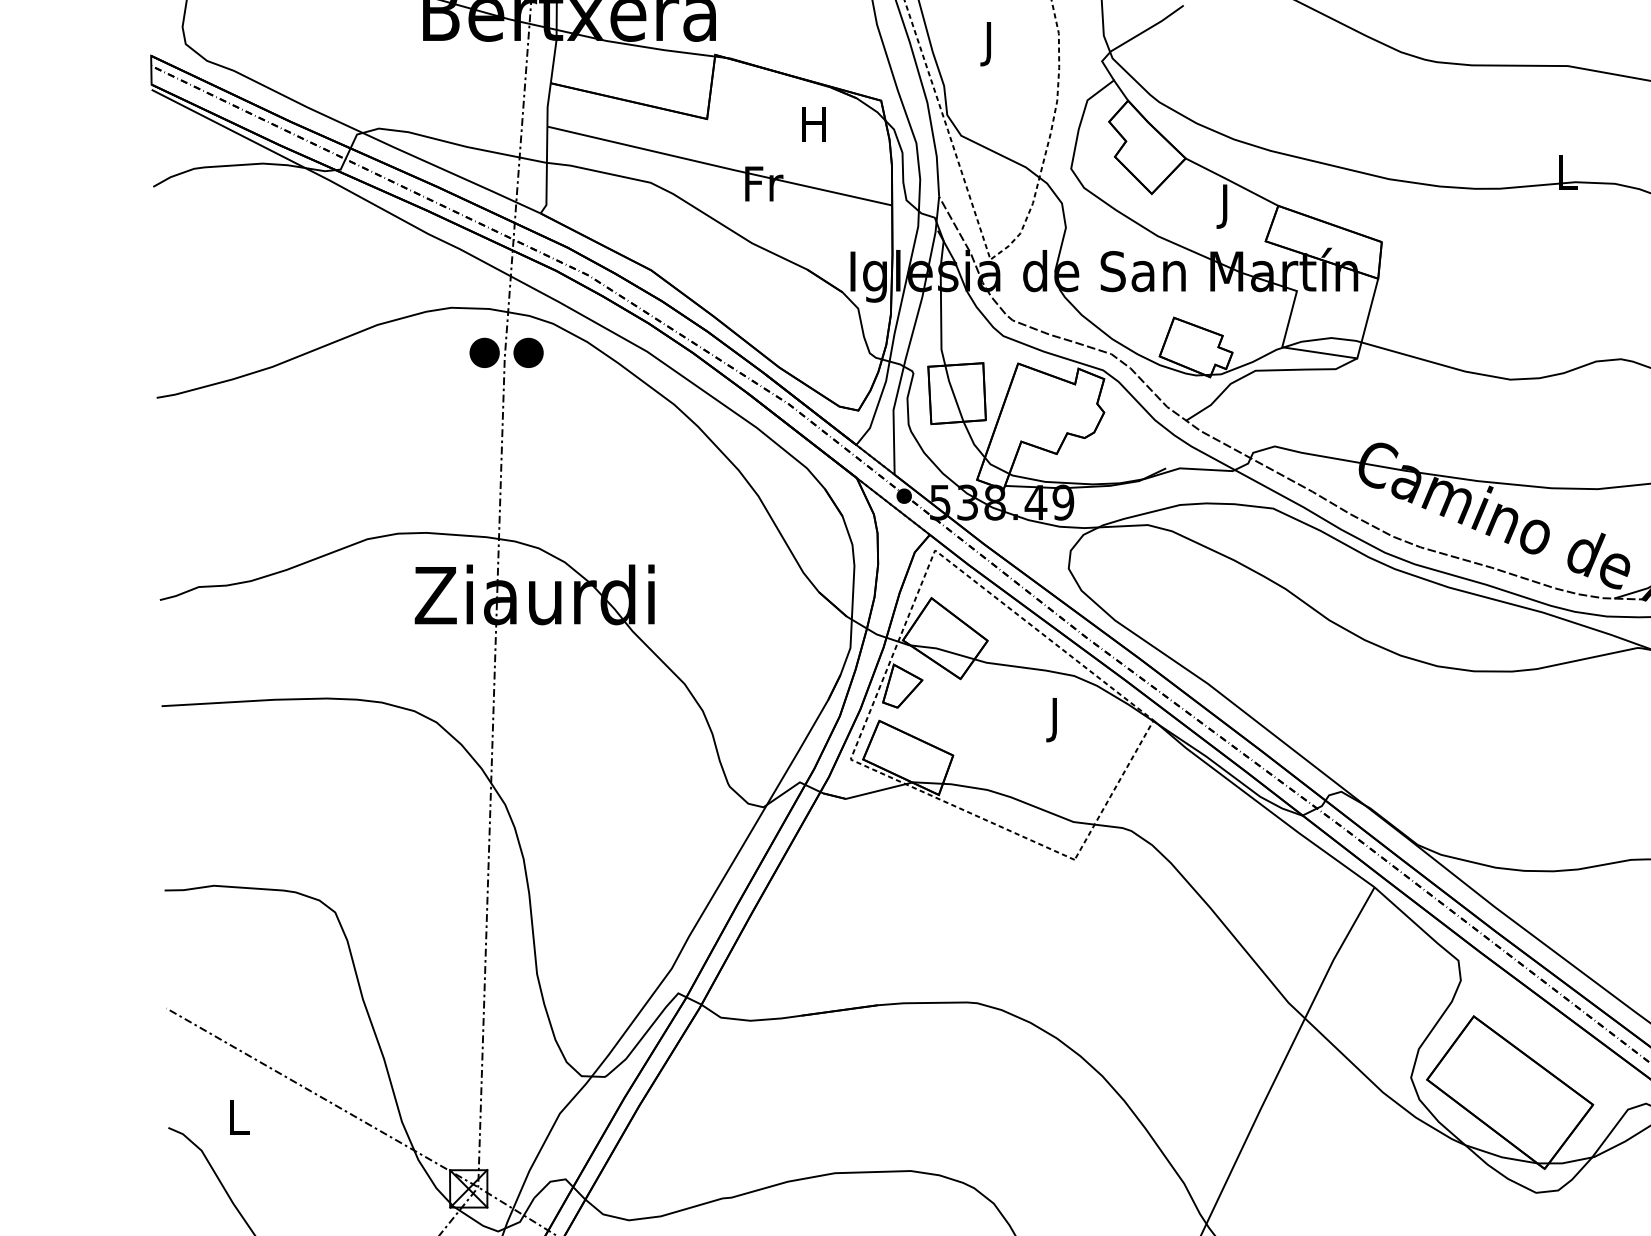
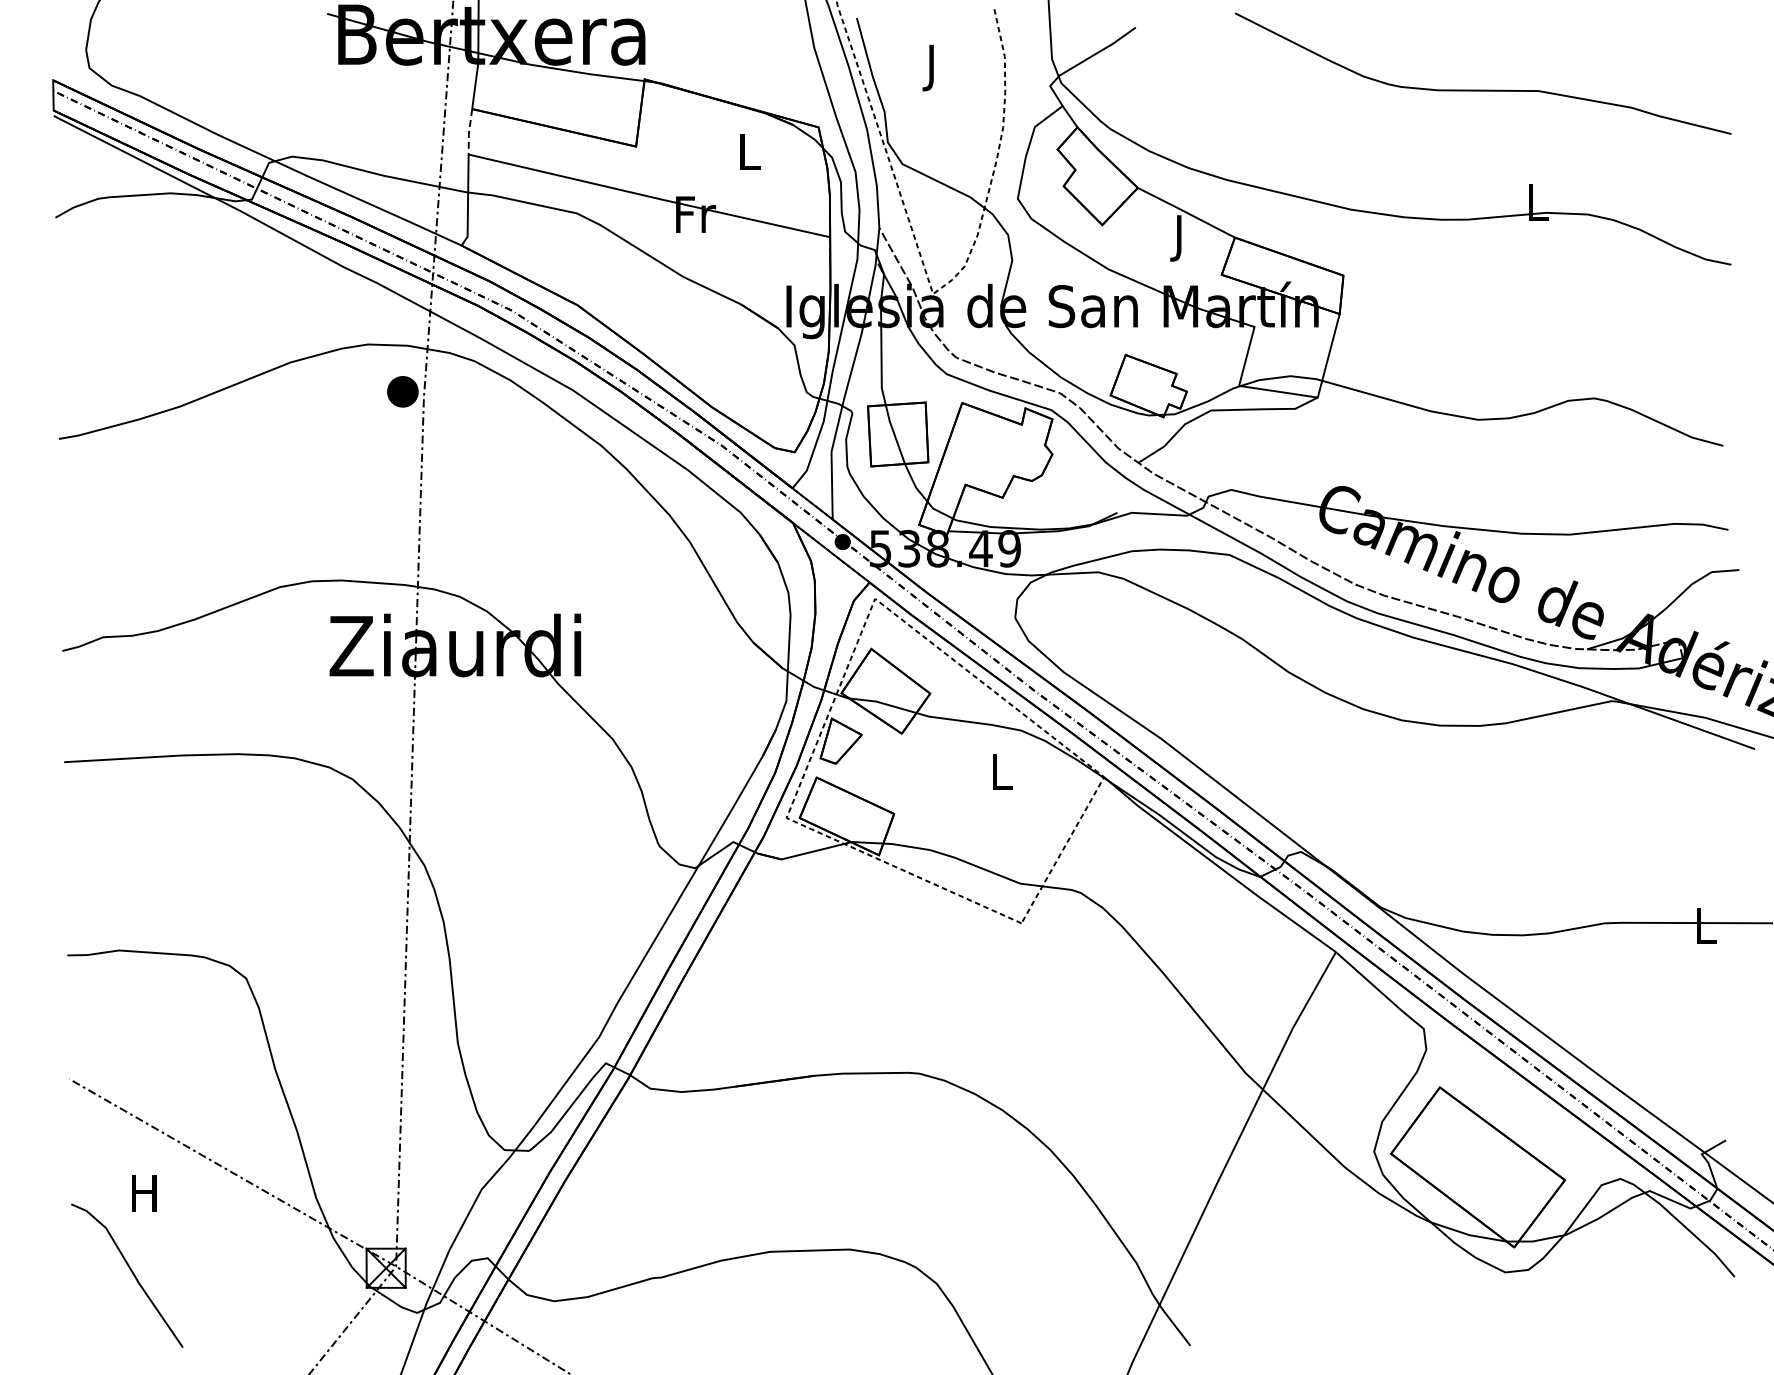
line: (548, 105) -> (469, 132), solid -> dashed
text: (814, 123) -> (748, 151), H -> L
part: (528, 352) -> (448, 391), removed
text: (1055, 719) -> (1001, 776), J -> L
text: (238, 1117) -> (144, 1193), L -> H

